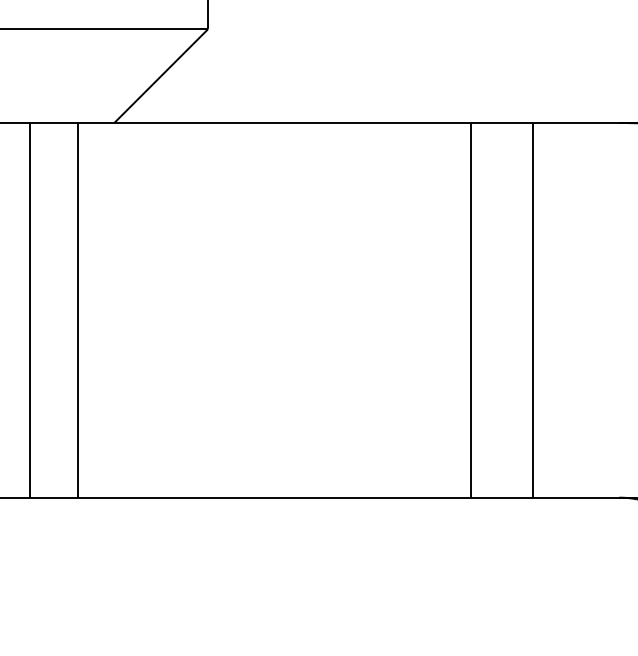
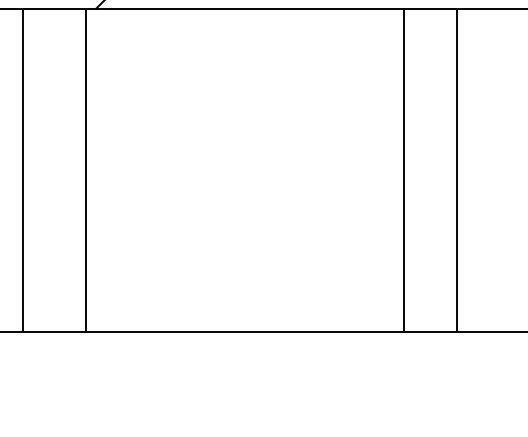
line: (77, 309) -> (85, 169), moved

